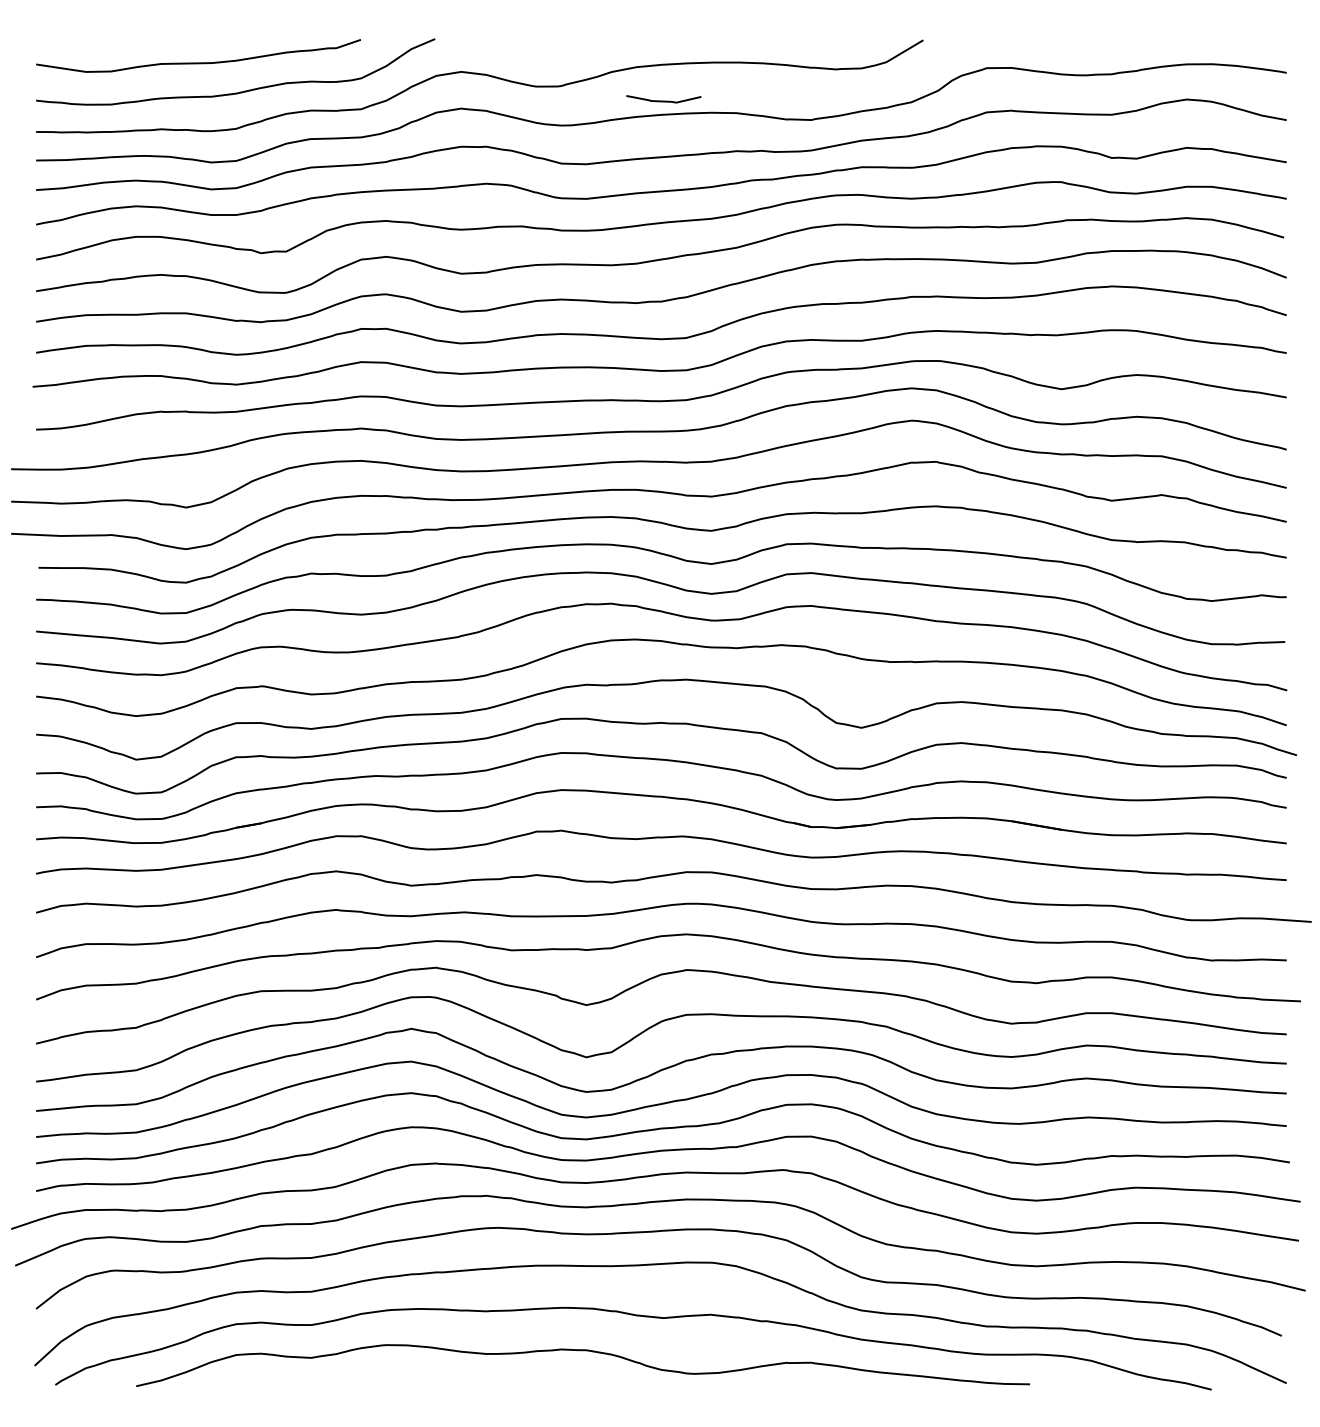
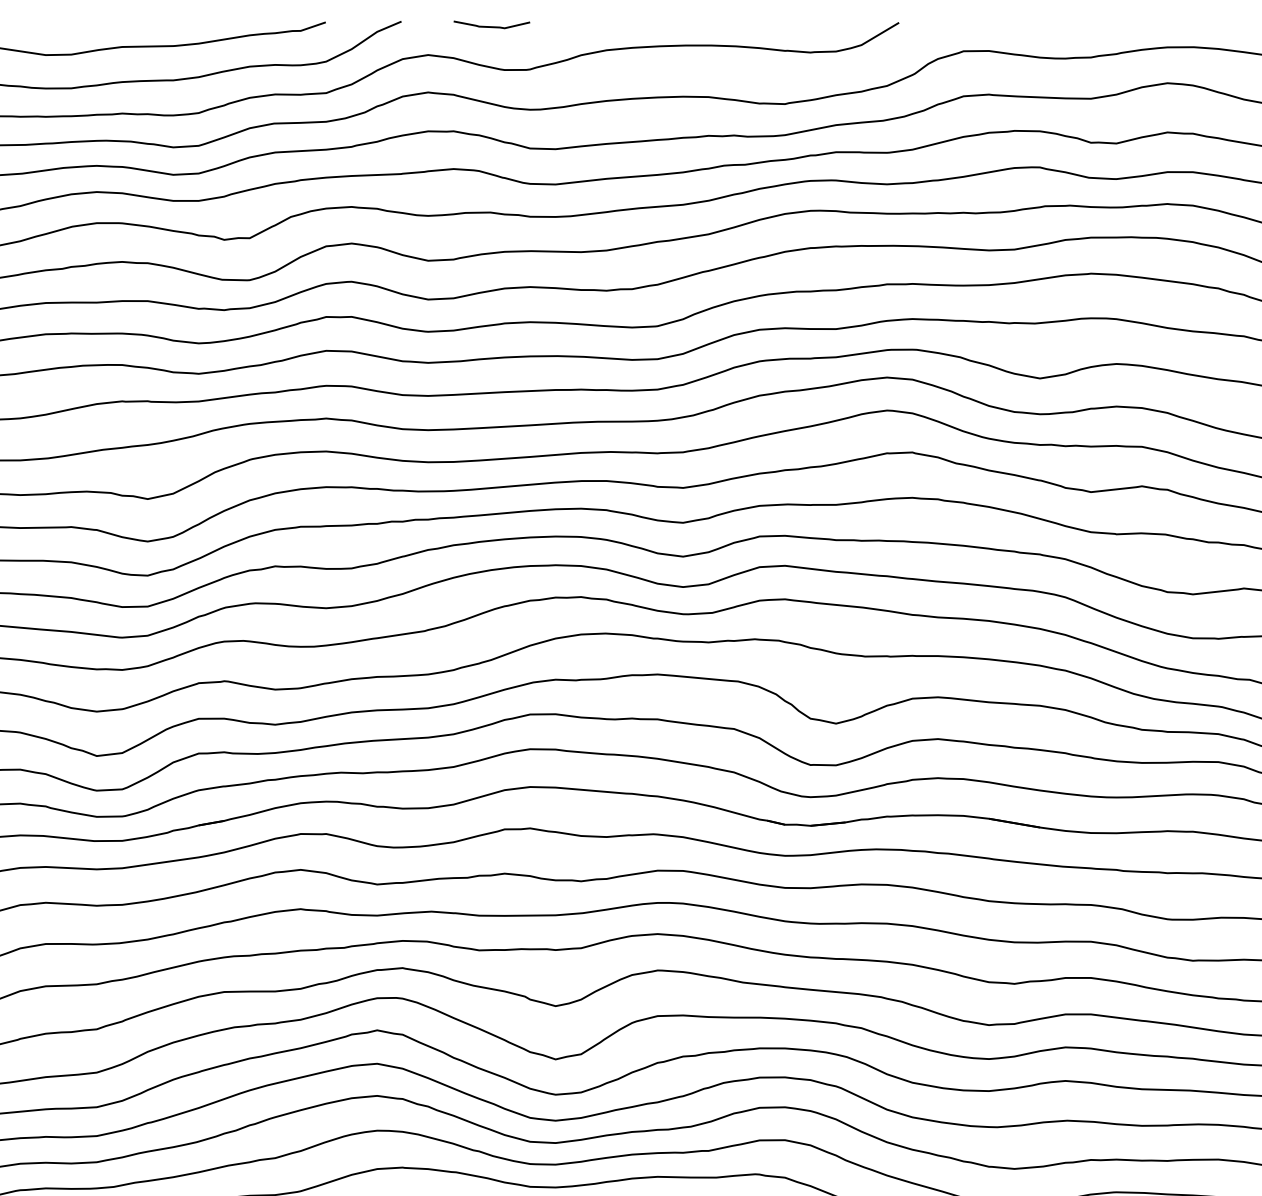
curve: (663, 100) -> (491, 26), moved

